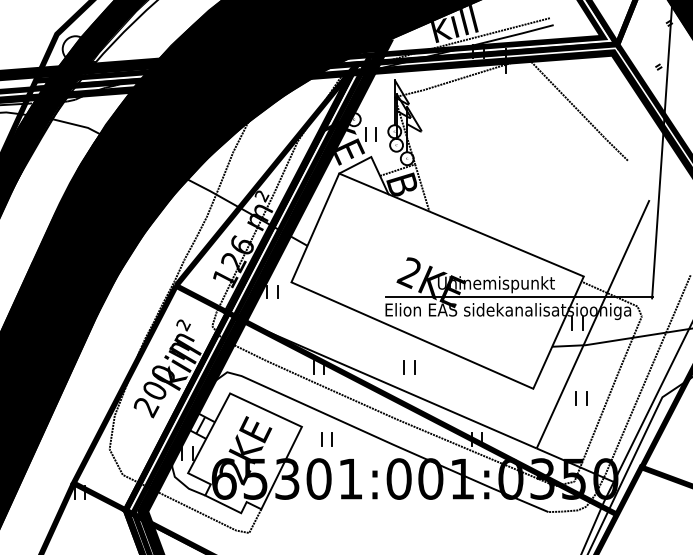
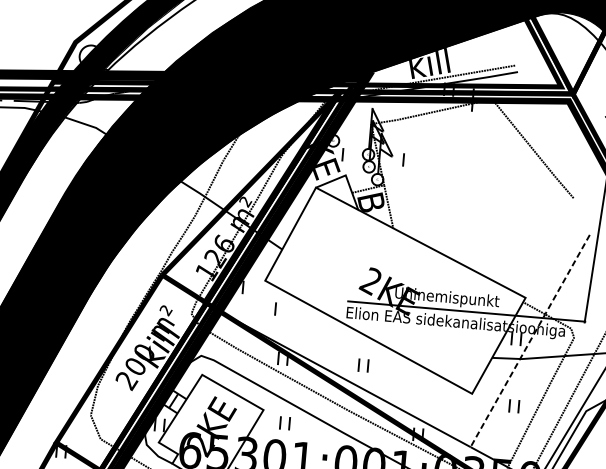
line: (375, 134) -> (402, 160), moved
line: (277, 291) -> (275, 308), moved
line: (593, 323) -> (530, 340), solid -> dashed

